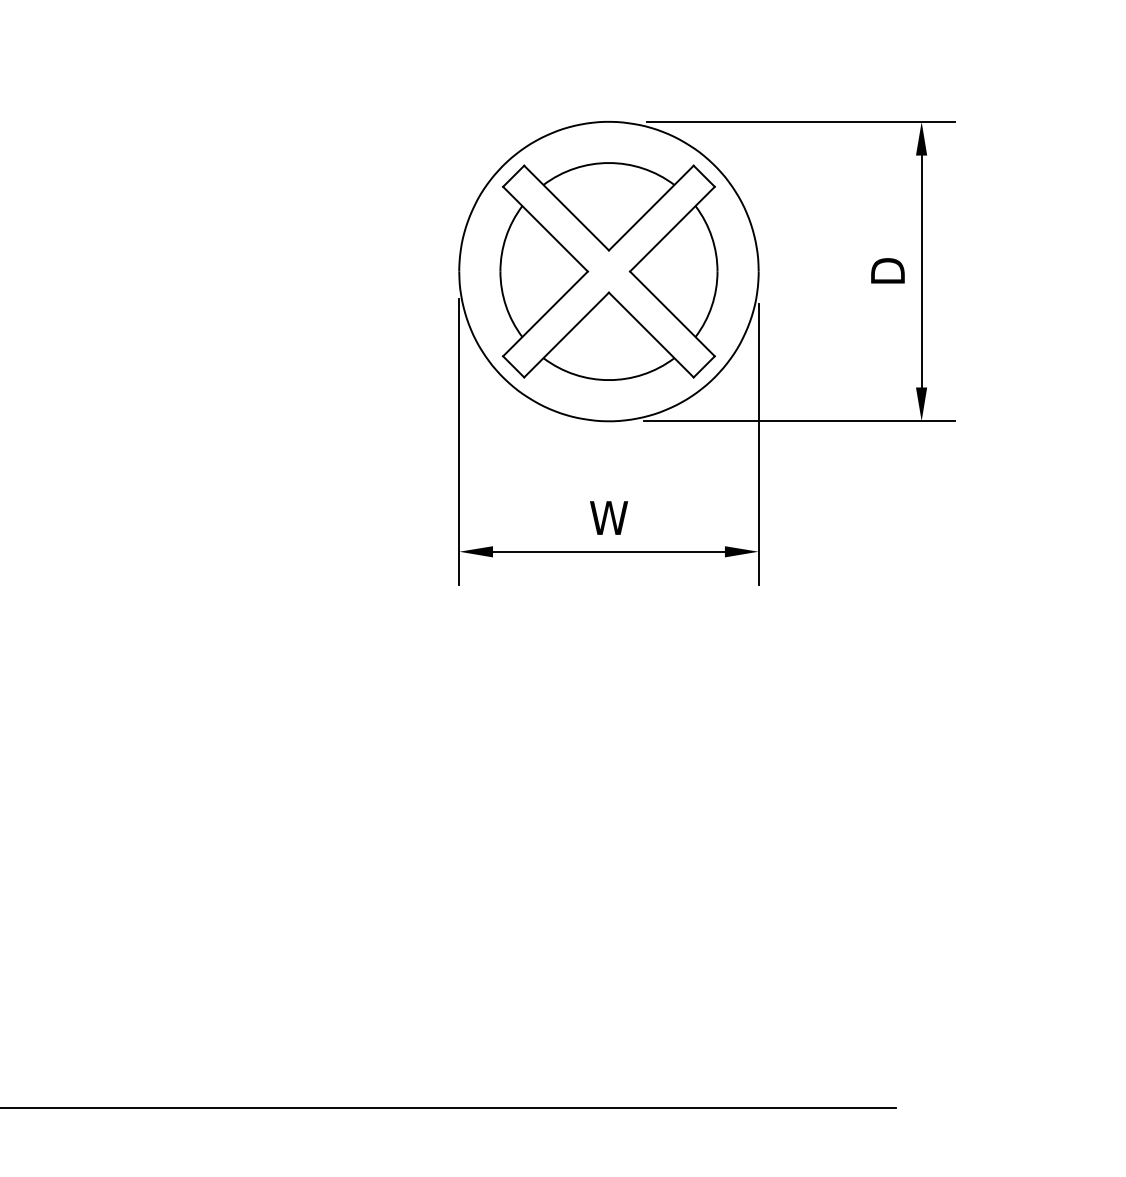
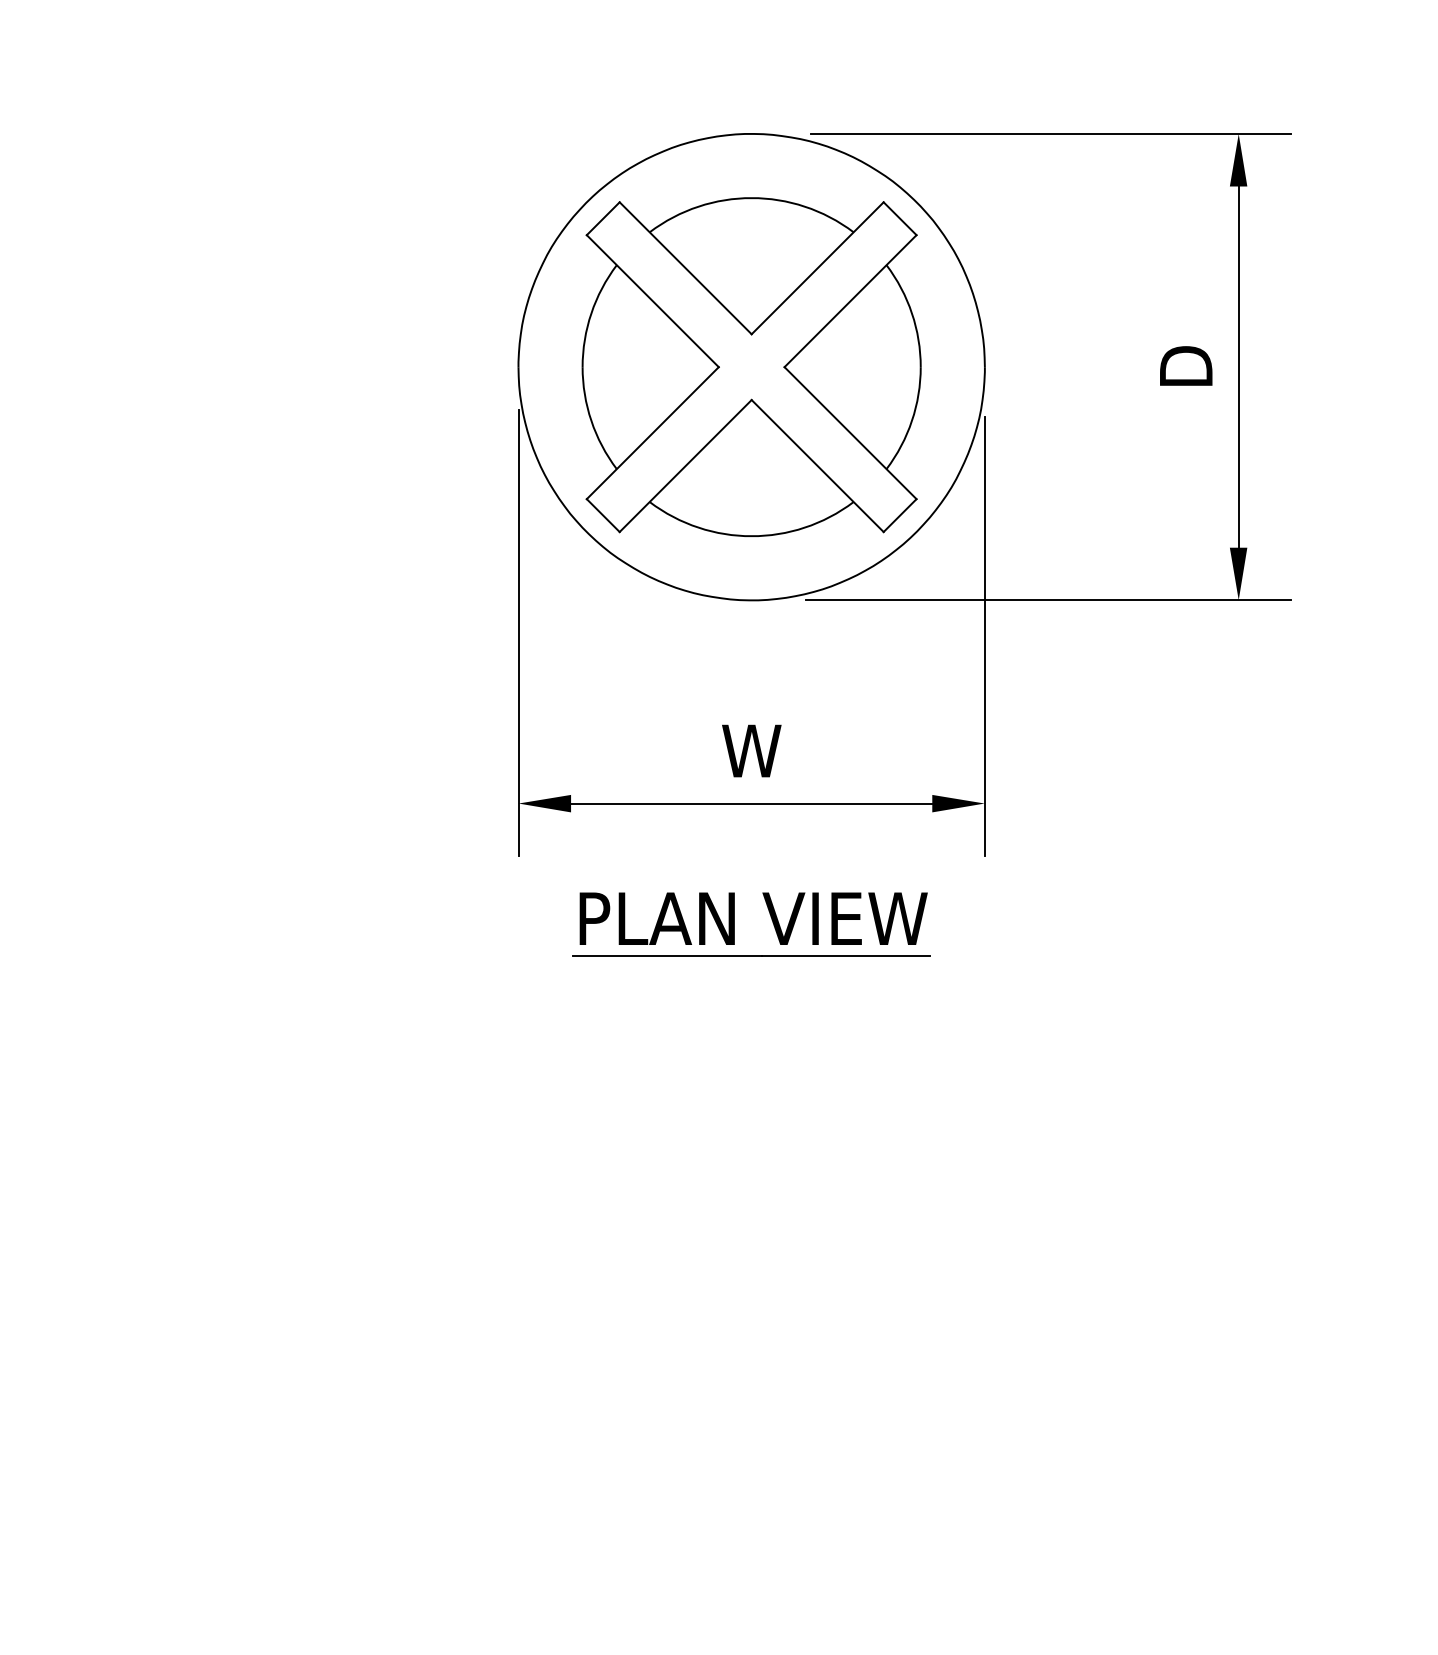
part: (598, 628) -> (735, 923), added

